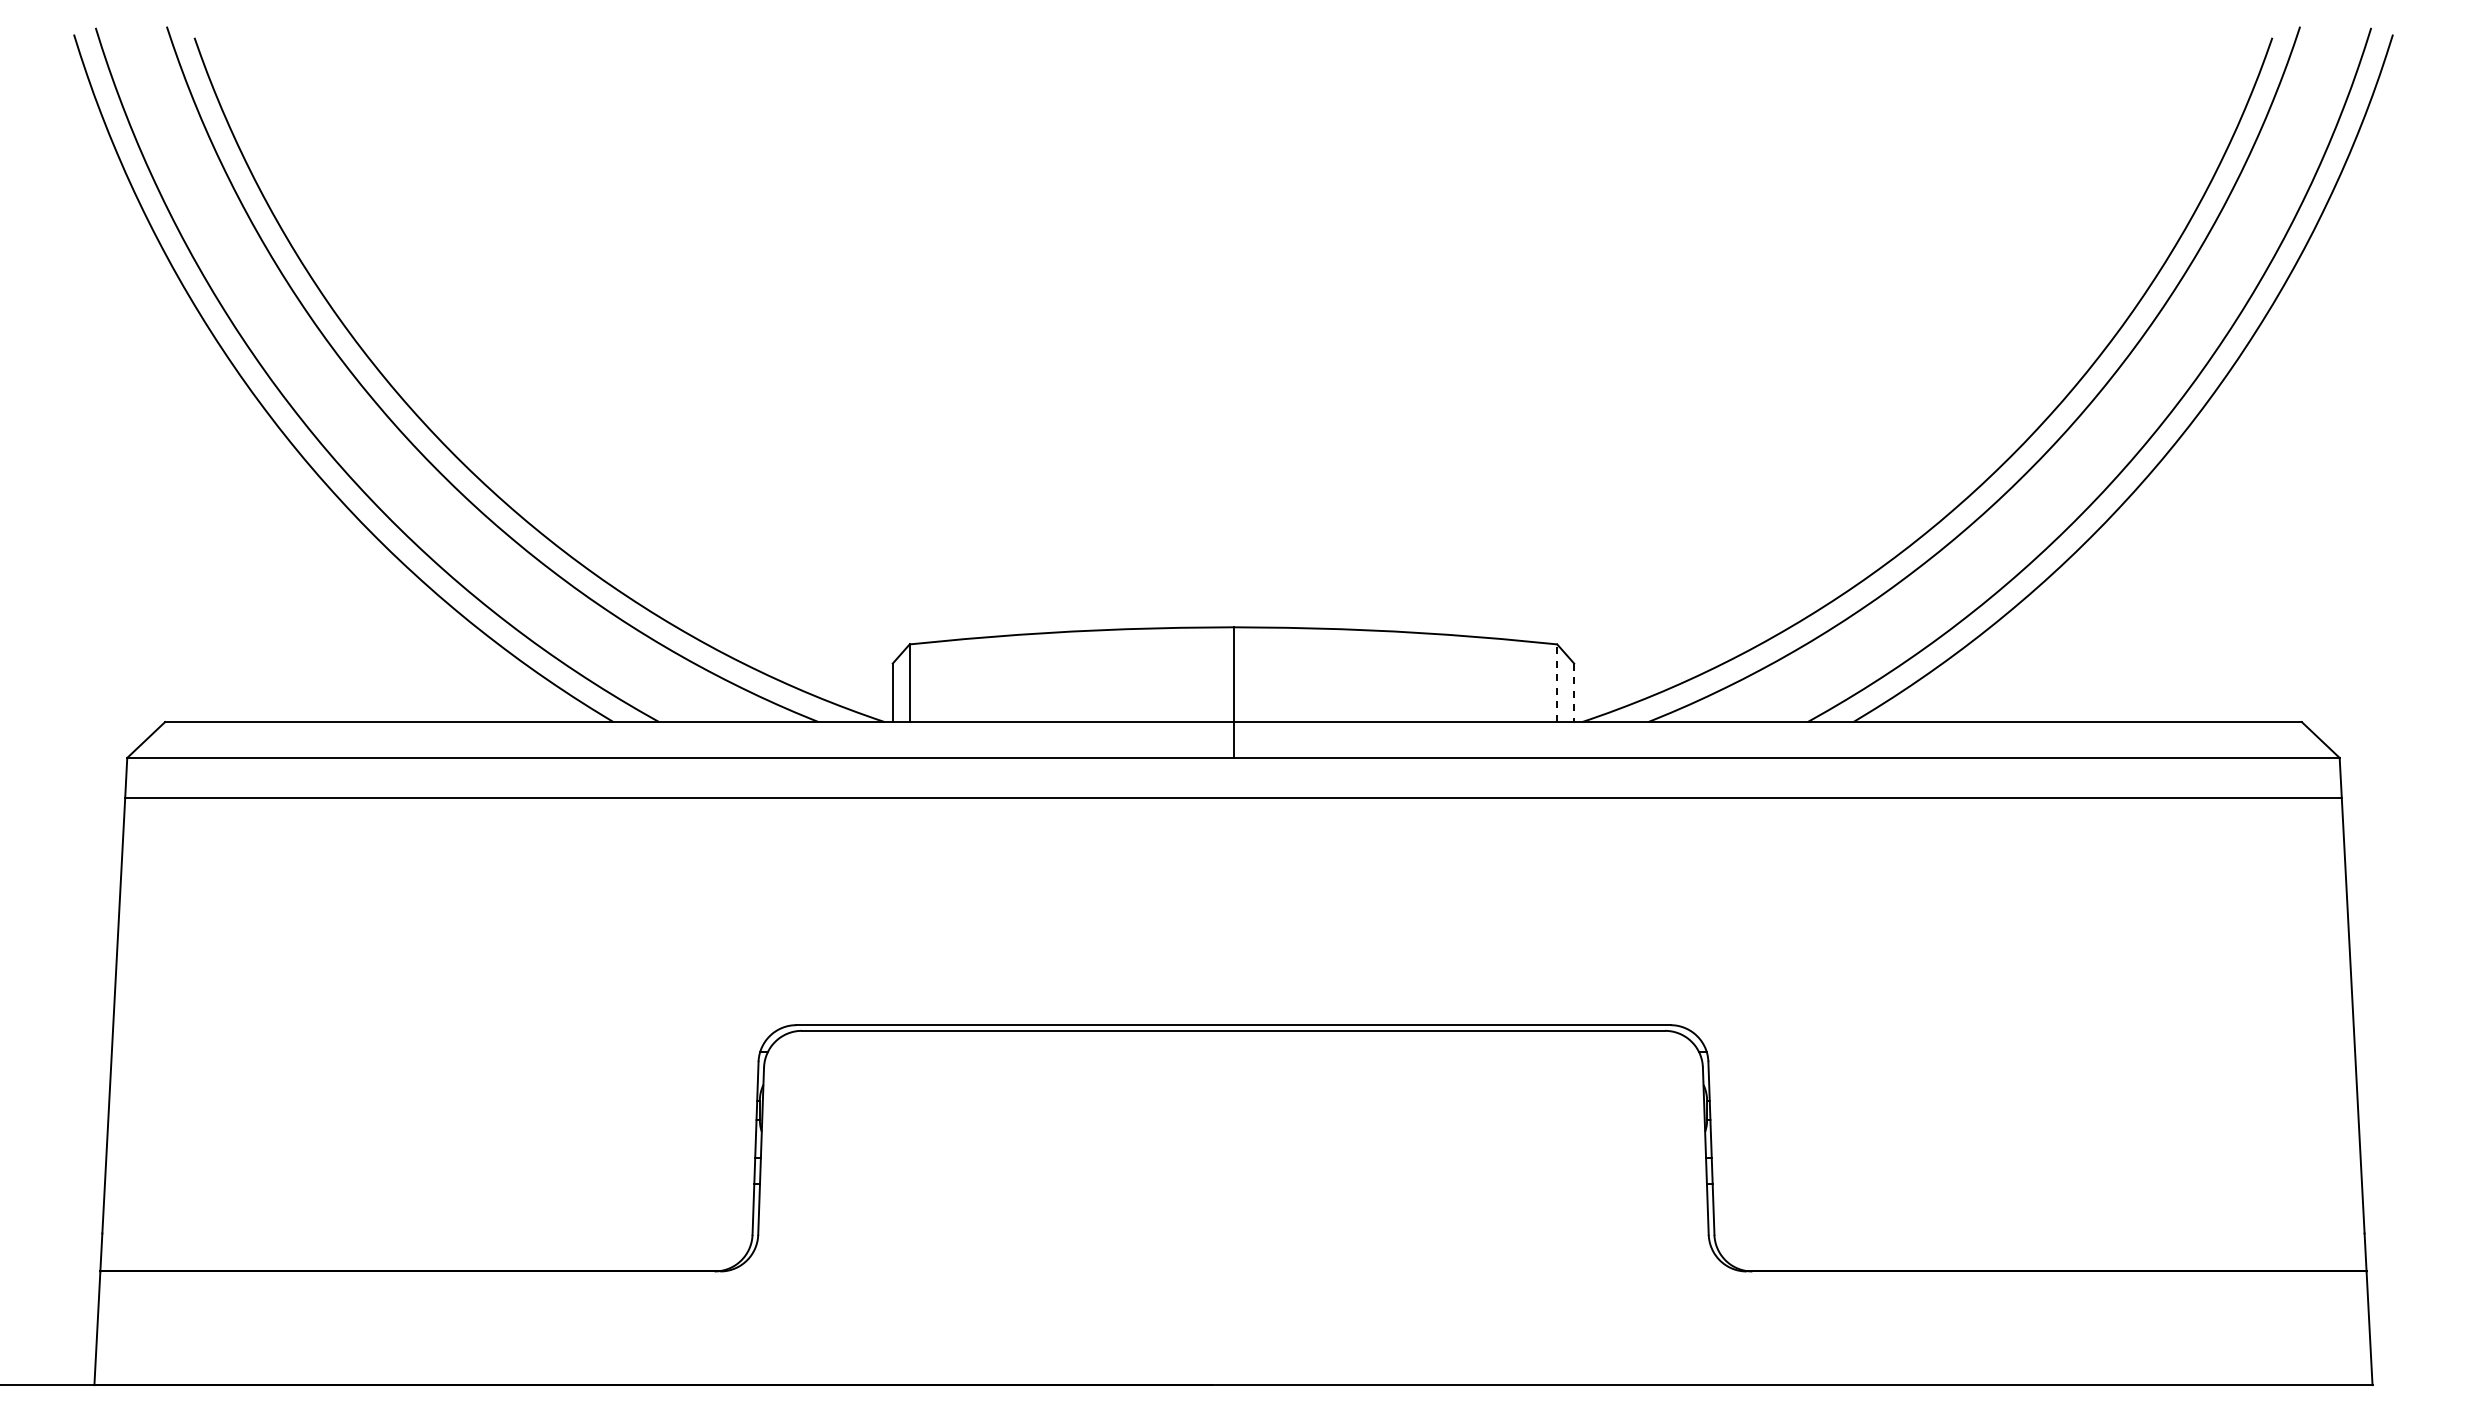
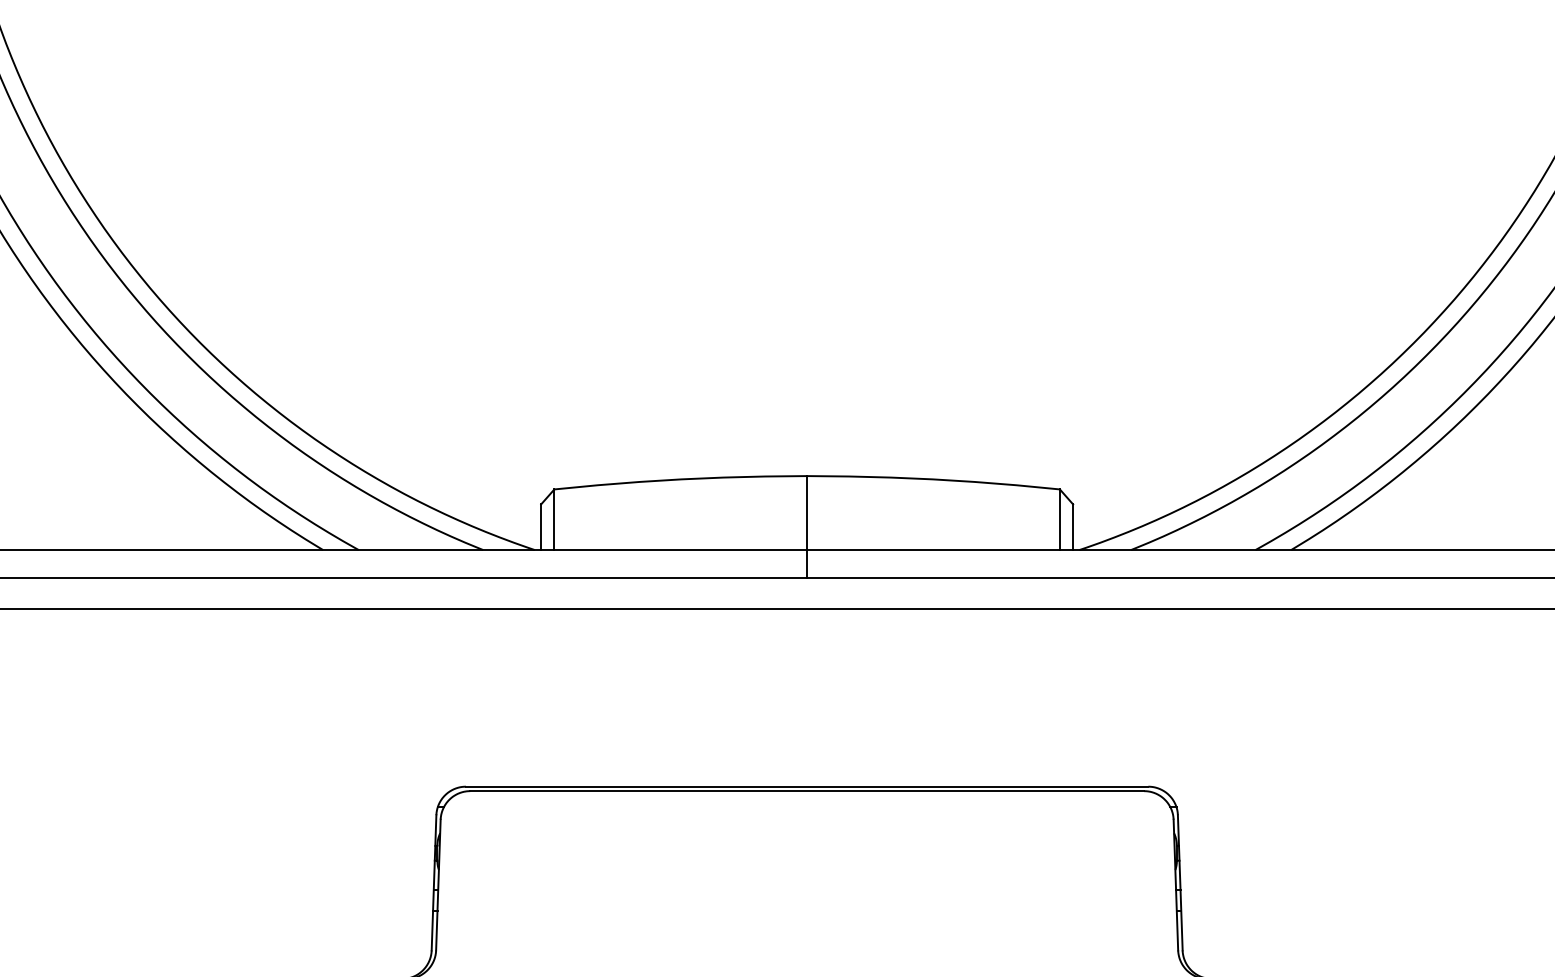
line: (1557, 683) -> (1060, 519), dashed -> solid
line: (1574, 693) -> (1073, 527), dashed -> solid

